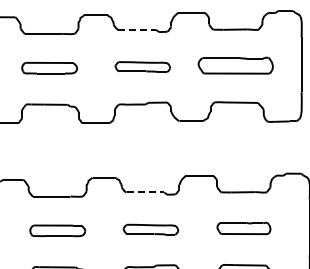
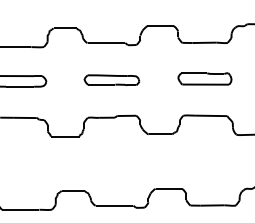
line: (137, 29) -> (106, 42), dashed -> solid
part: (235, 65) -> (204, 78), size x0.71
line: (145, 192) -> (114, 205), dashed -> solid

